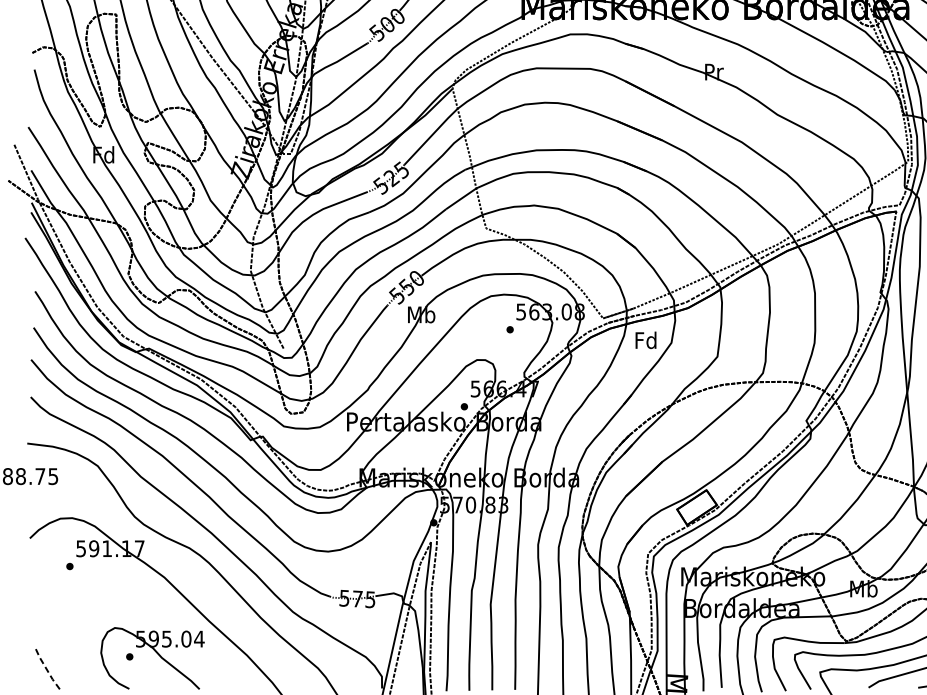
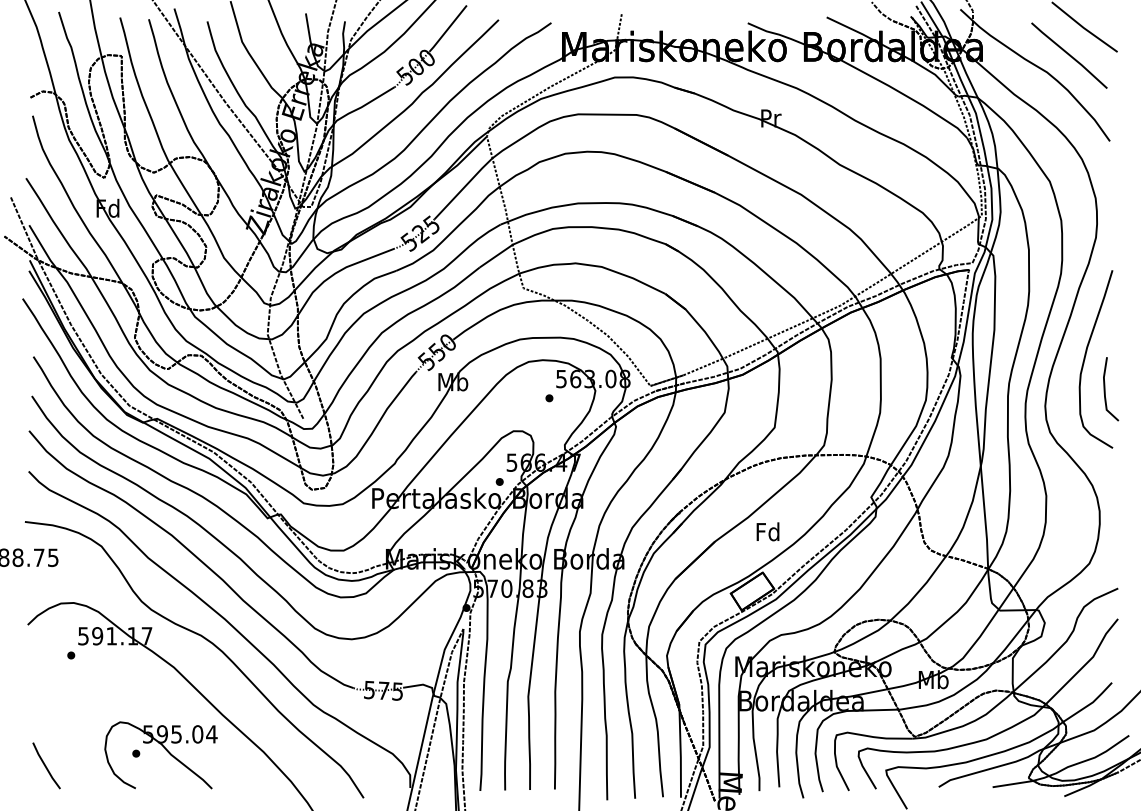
text: (645, 340) -> (767, 531), moved
line: (46, 668) -> (45, 766), dashed -> solid

